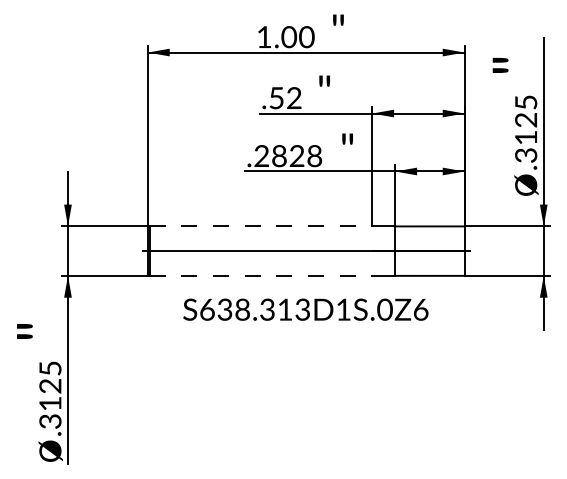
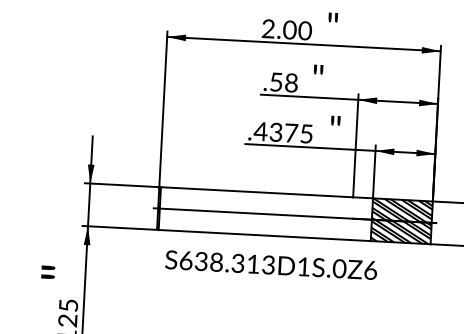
text: (264, 36) -> (268, 28), 1.00 -> 2.00
text: (294, 99) -> (291, 84), .52 -> .58
text: (287, 156) -> (283, 133), .2828 -> .4375
line: (261, 226) -> (257, 192), dashed -> solid
hatch: (429, 250) -> (401, 220), added
line: (261, 275) -> (255, 234), dashed -> solid
text: (305, 309) -> (270, 264), moved

